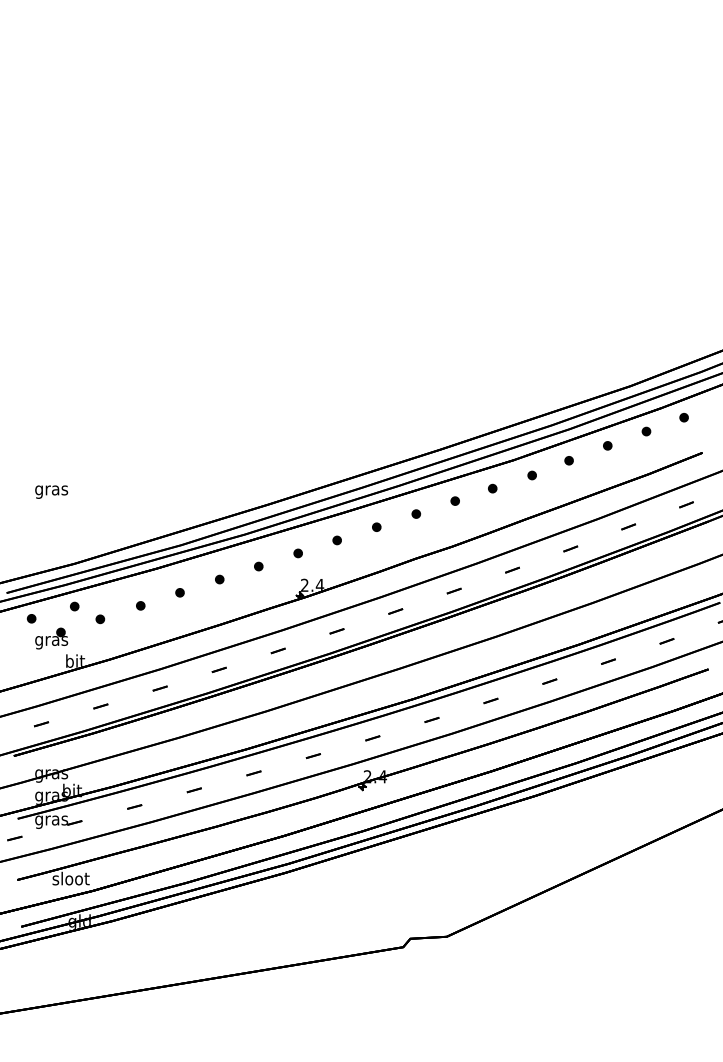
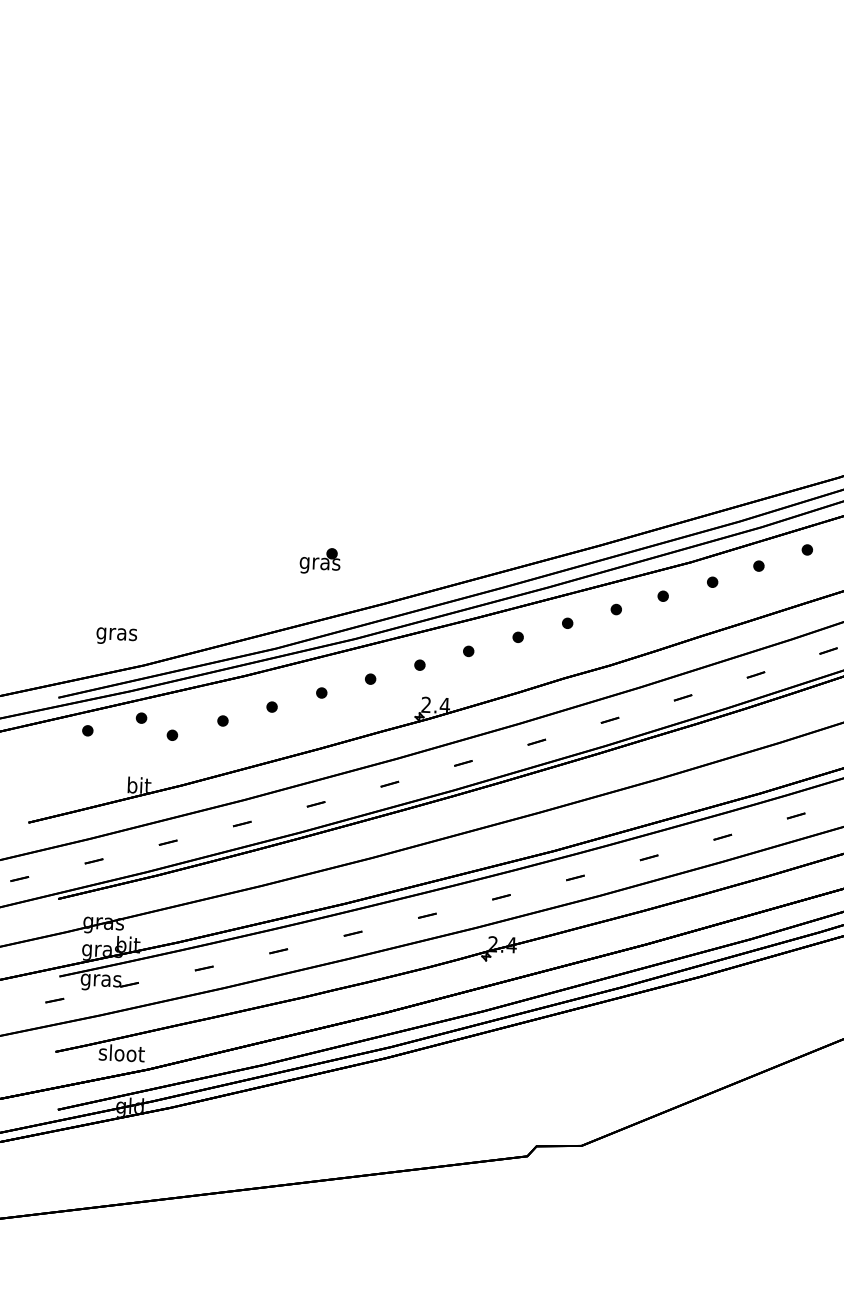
text: (51, 491) -> (116, 635), moved
part: (51, 638) -> (320, 560), moved

